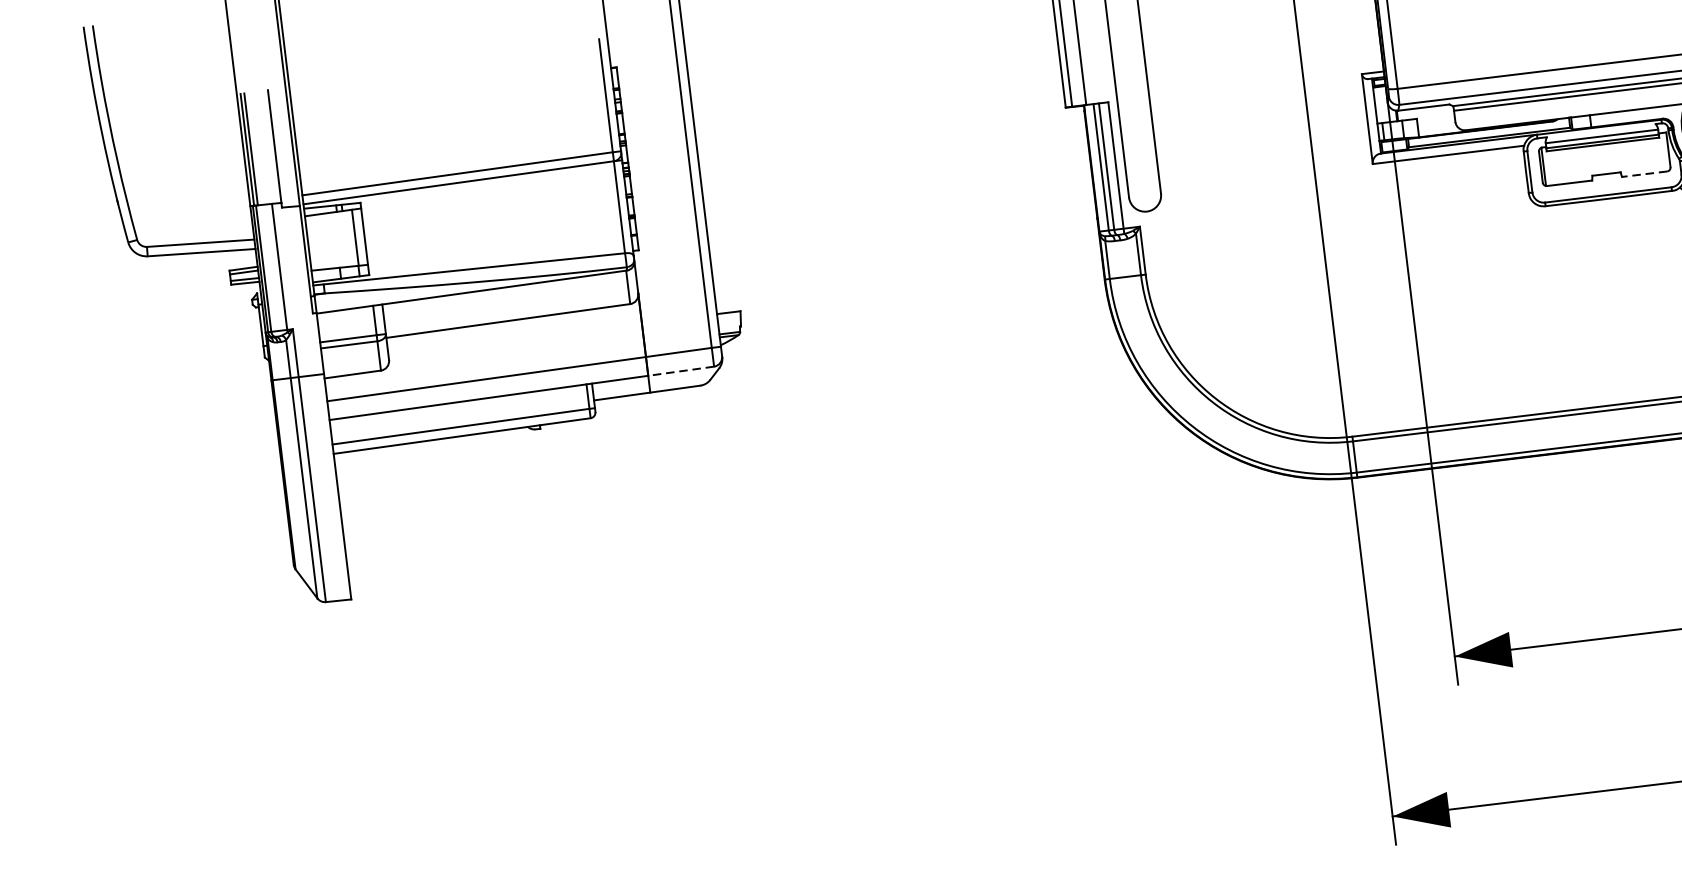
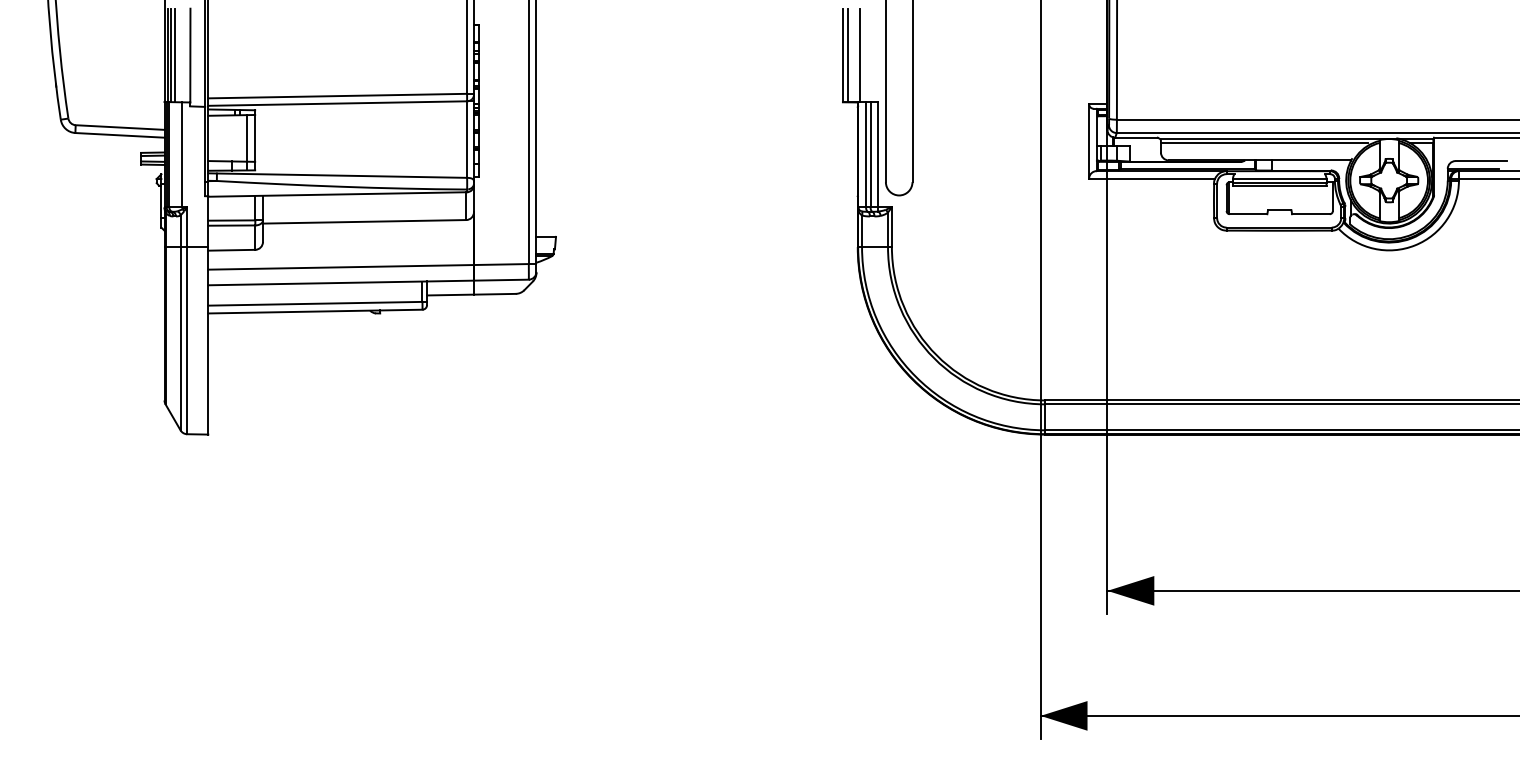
line: (256, 148) -> (175, 55), added
line: (1644, 174) -> (1310, 214), dashed -> solid
line: (680, 371) -> (500, 280), dashed -> solid

